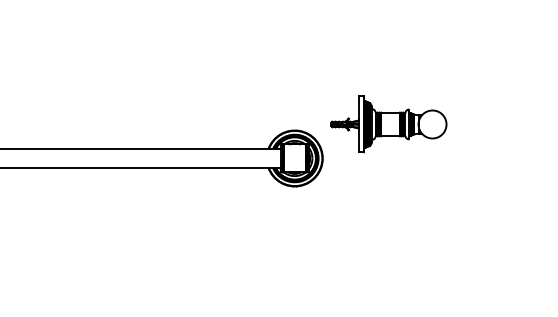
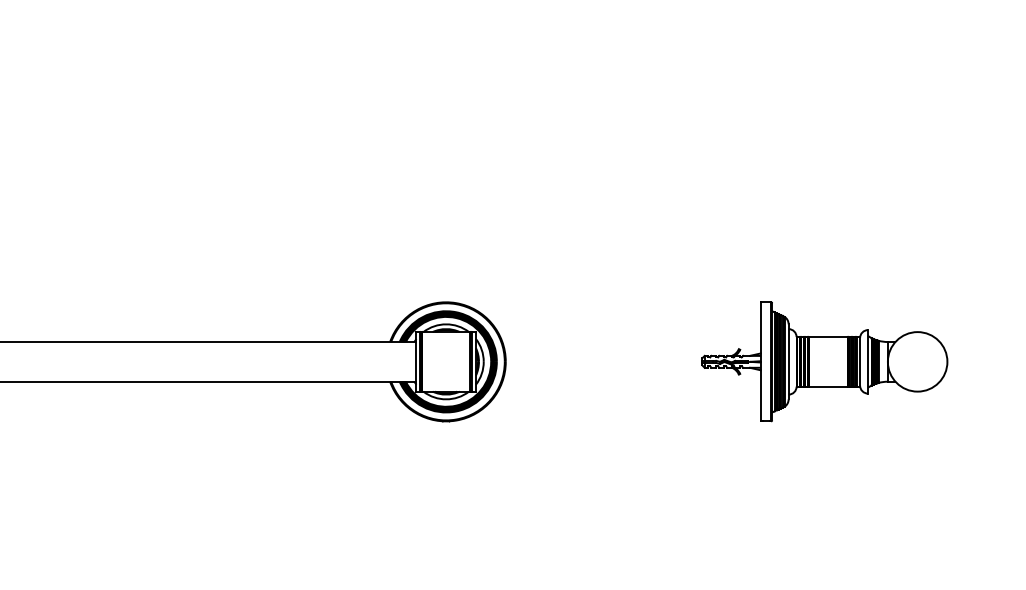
part: (388, 124) -> (824, 361), moved

